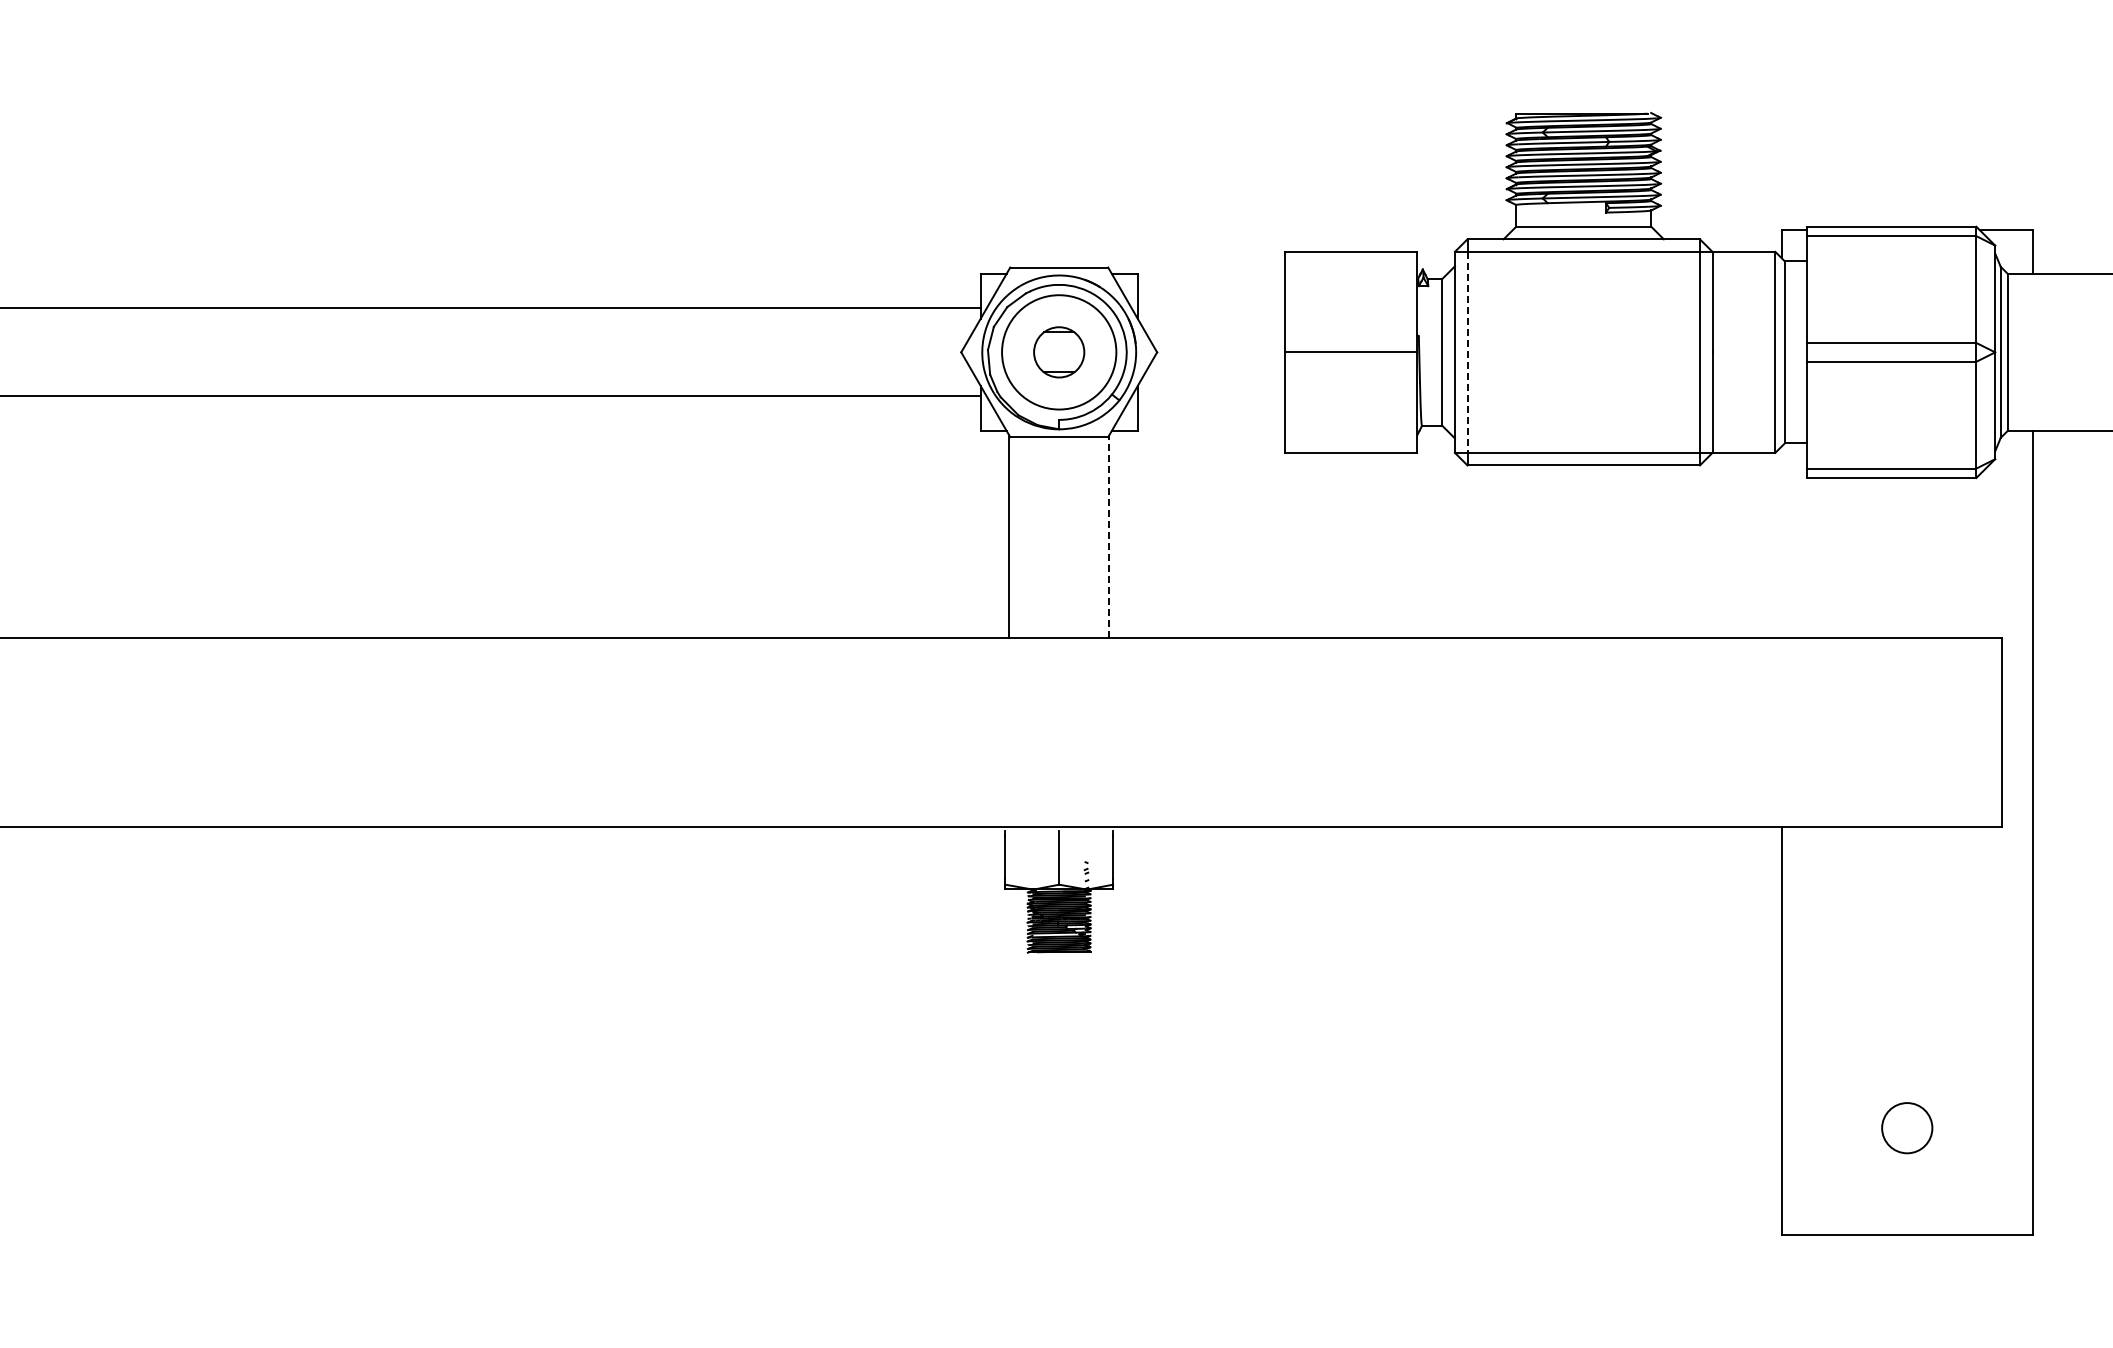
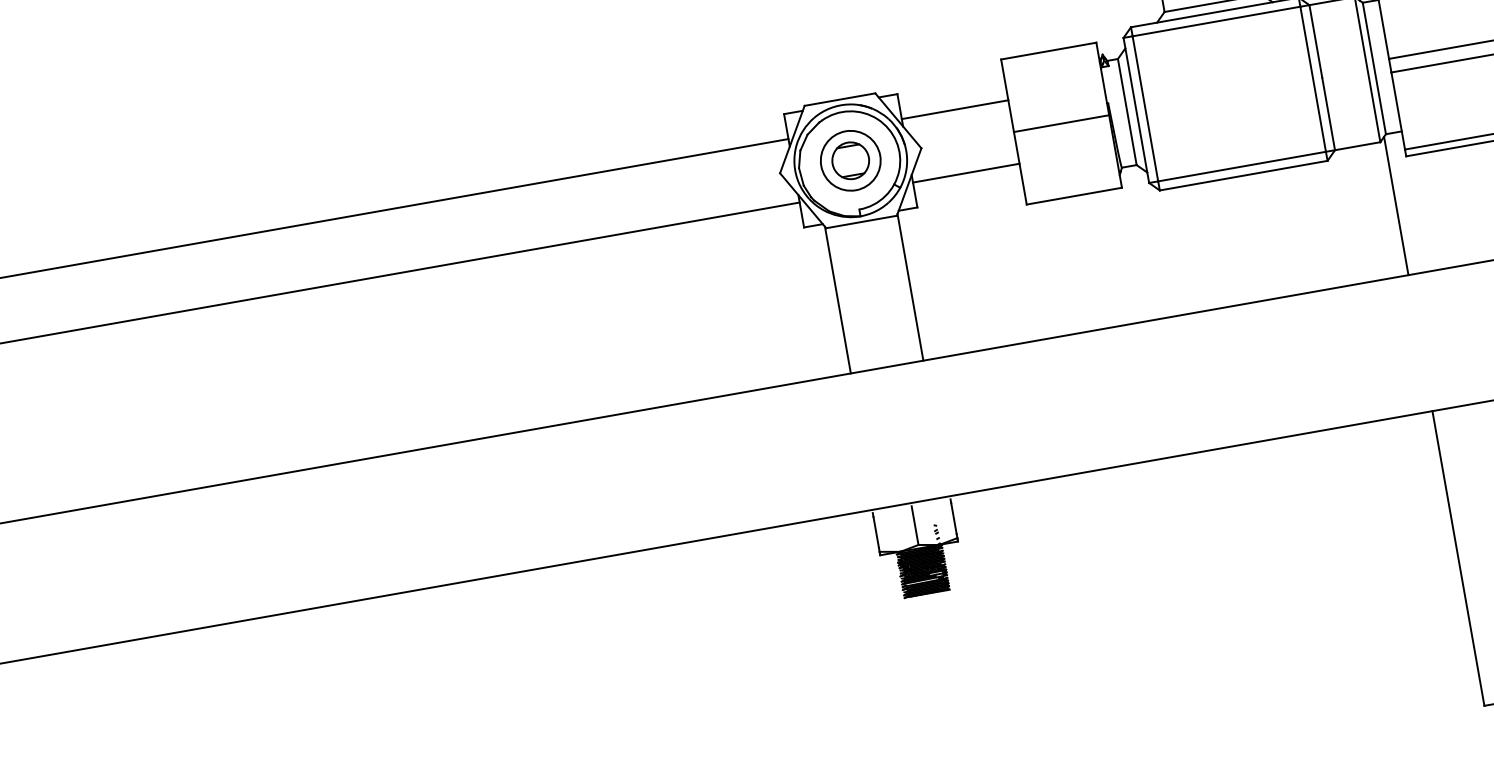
line: (1211, 308) -> (955, 109), added
circle: (1059, 352) -> (850, 160), size x0.71
line: (1467, 352) -> (1145, 108), dashed -> solid
line: (1211, 396) -> (966, 173), added
line: (1109, 536) -> (910, 287), dashed -> solid
line: (1781, 542) -> (1396, 206), added

